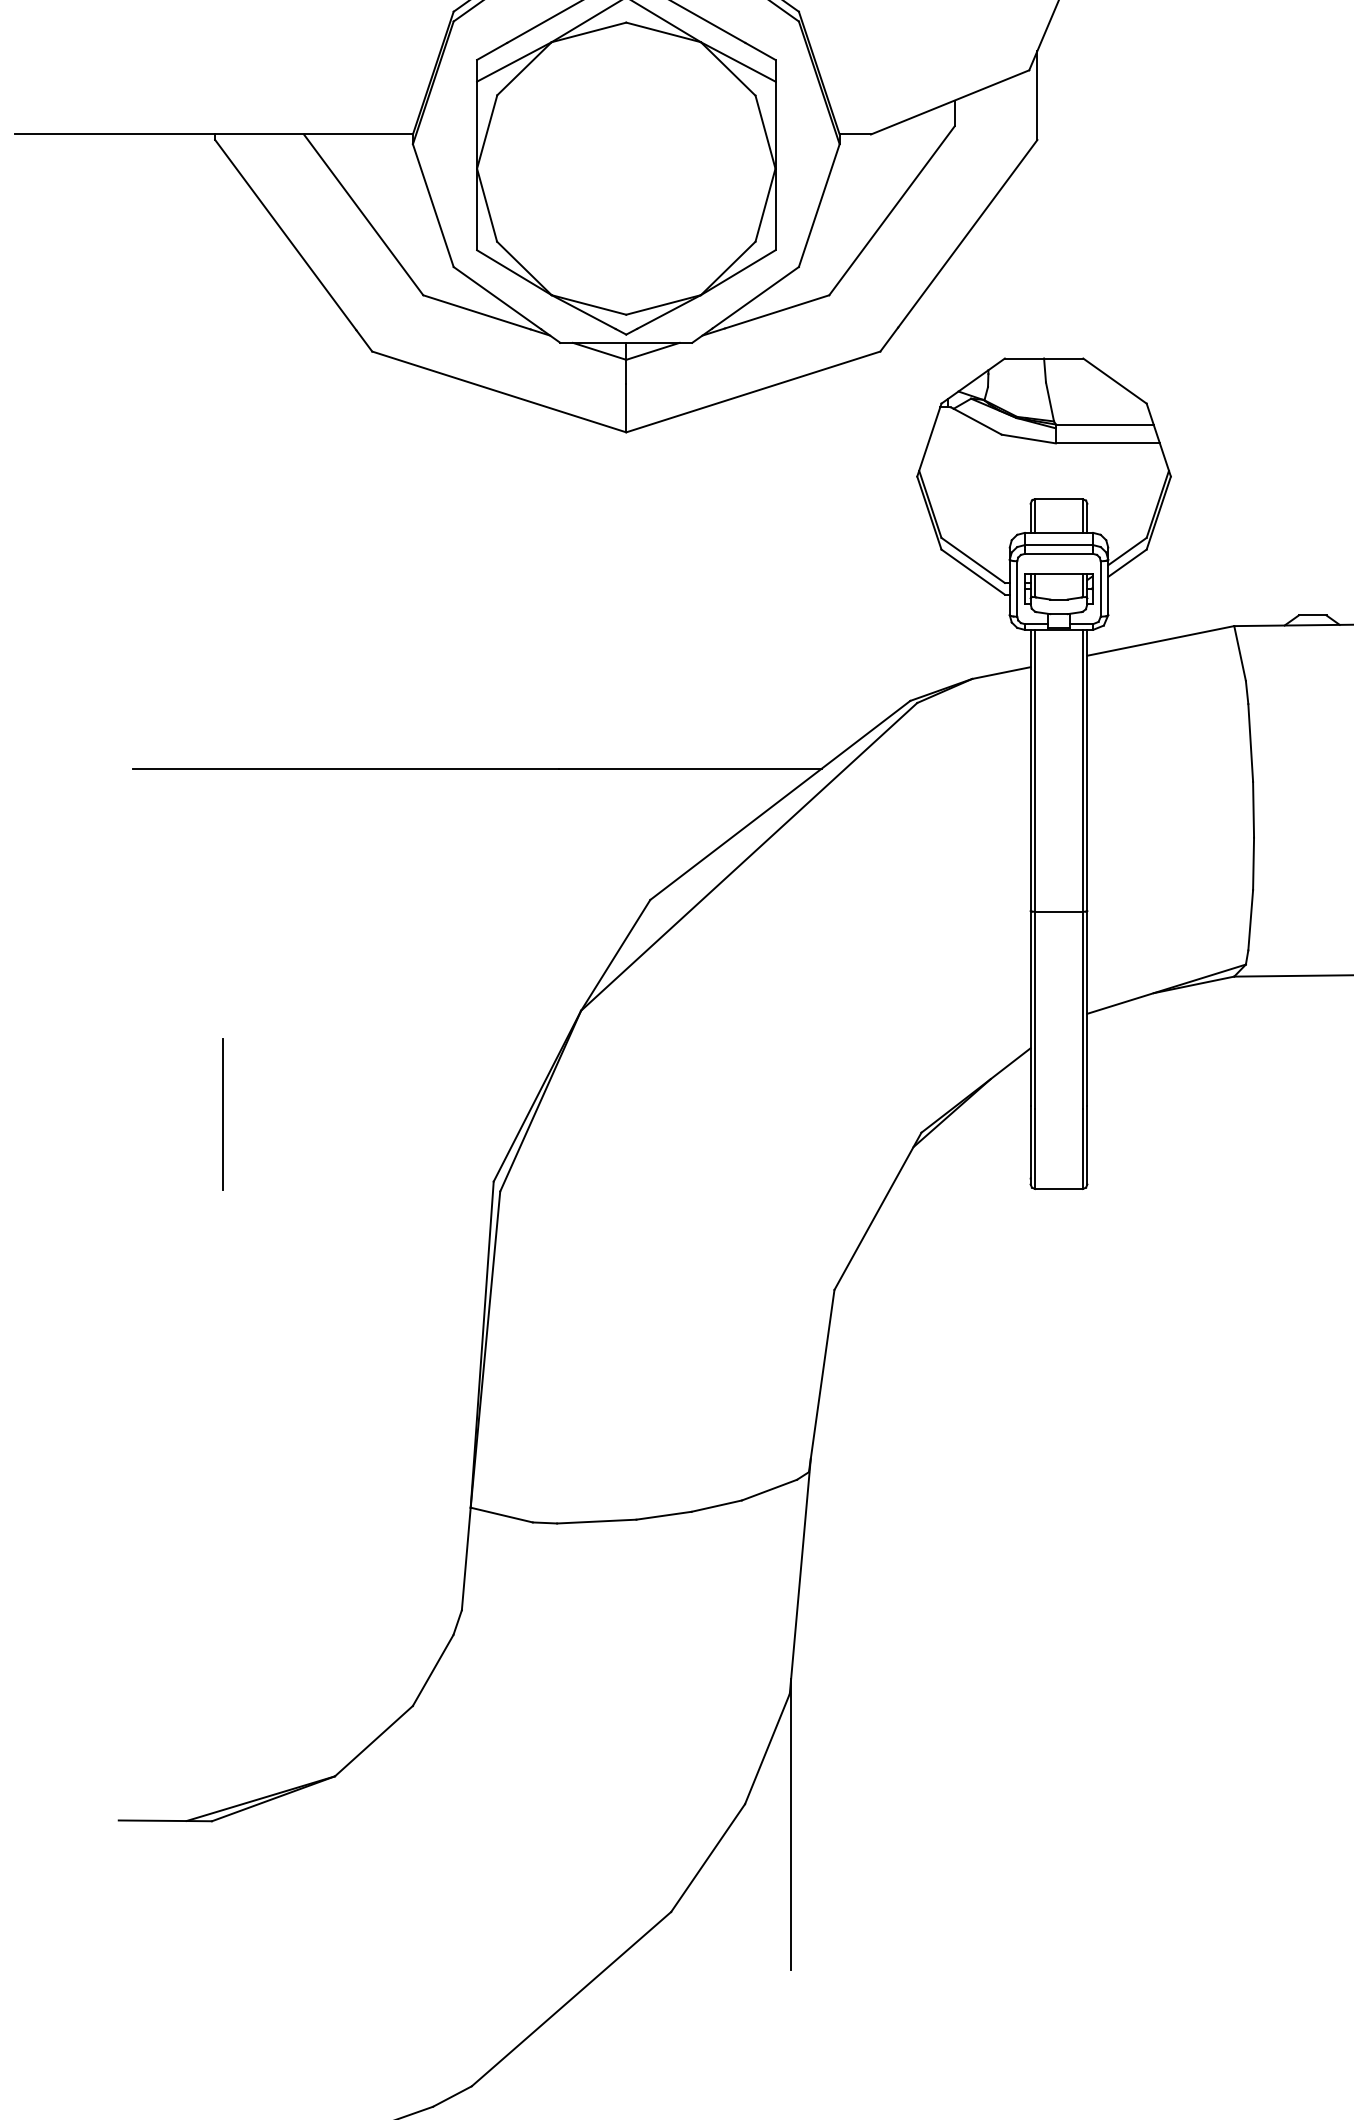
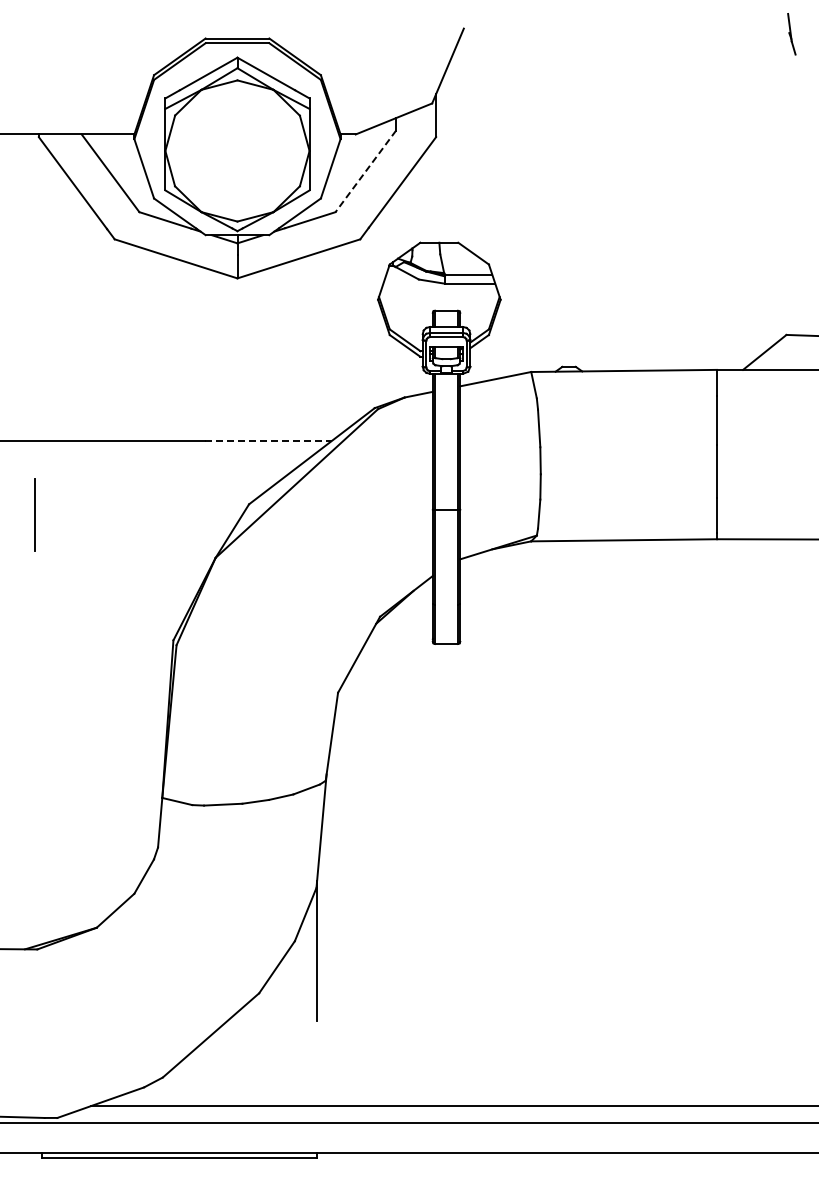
line: (891, 211) -> (365, 171), solid -> dashed
line: (690, 767) -> (268, 440), solid -> dashed
line: (220, 1113) -> (34, 514), moved

